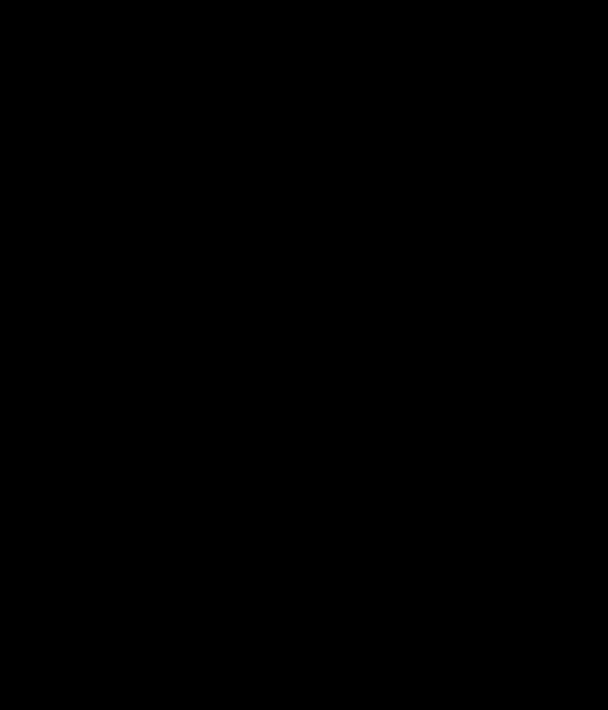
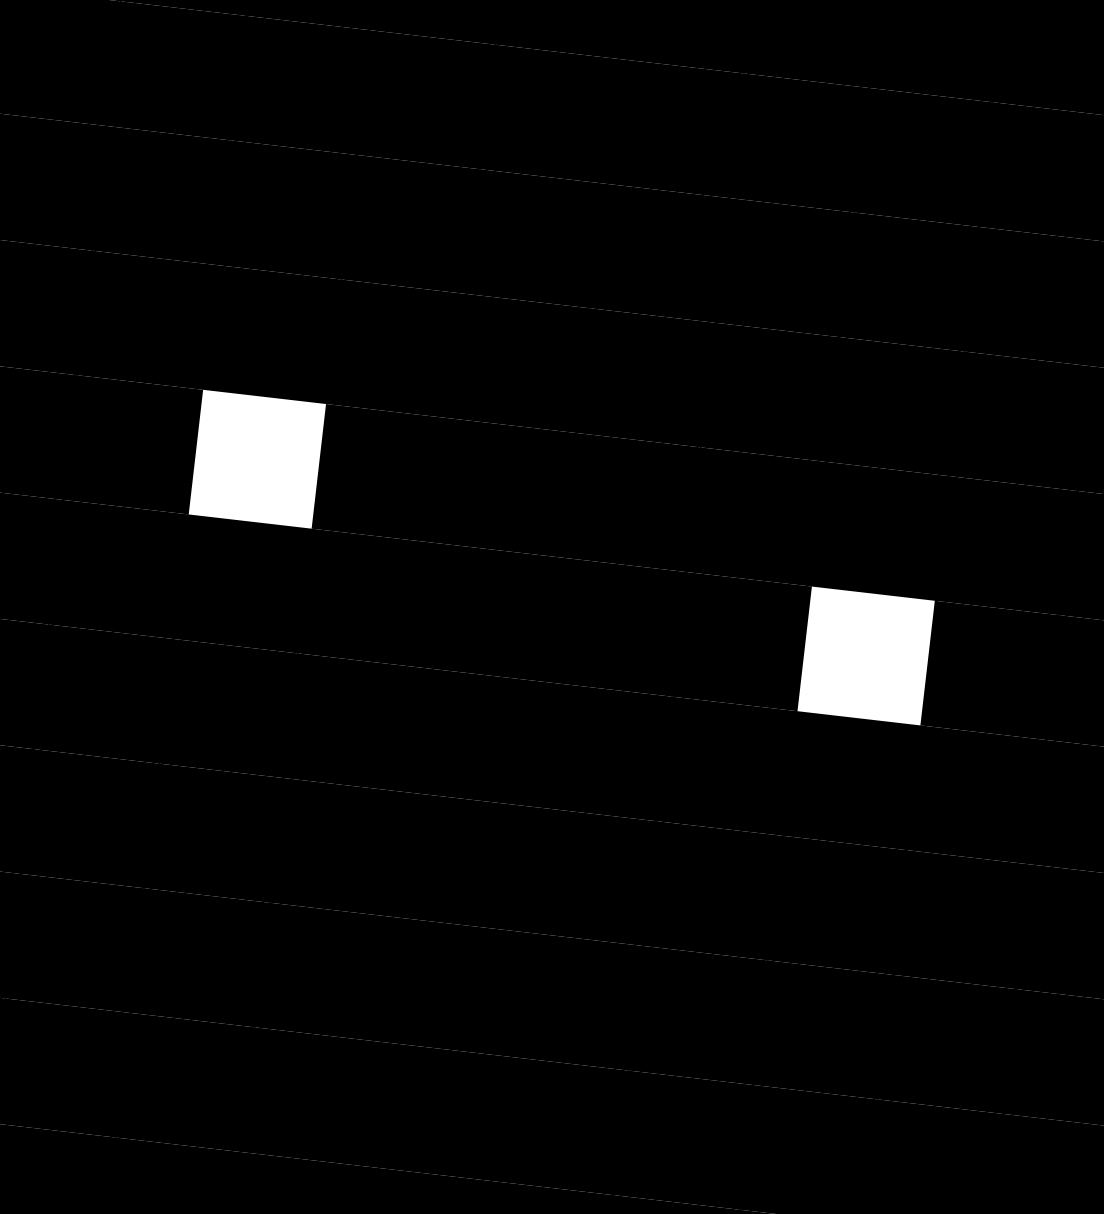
fill: (149, 265) -> (256, 459), removed
fill: (489, 333) -> (864, 655), removed

